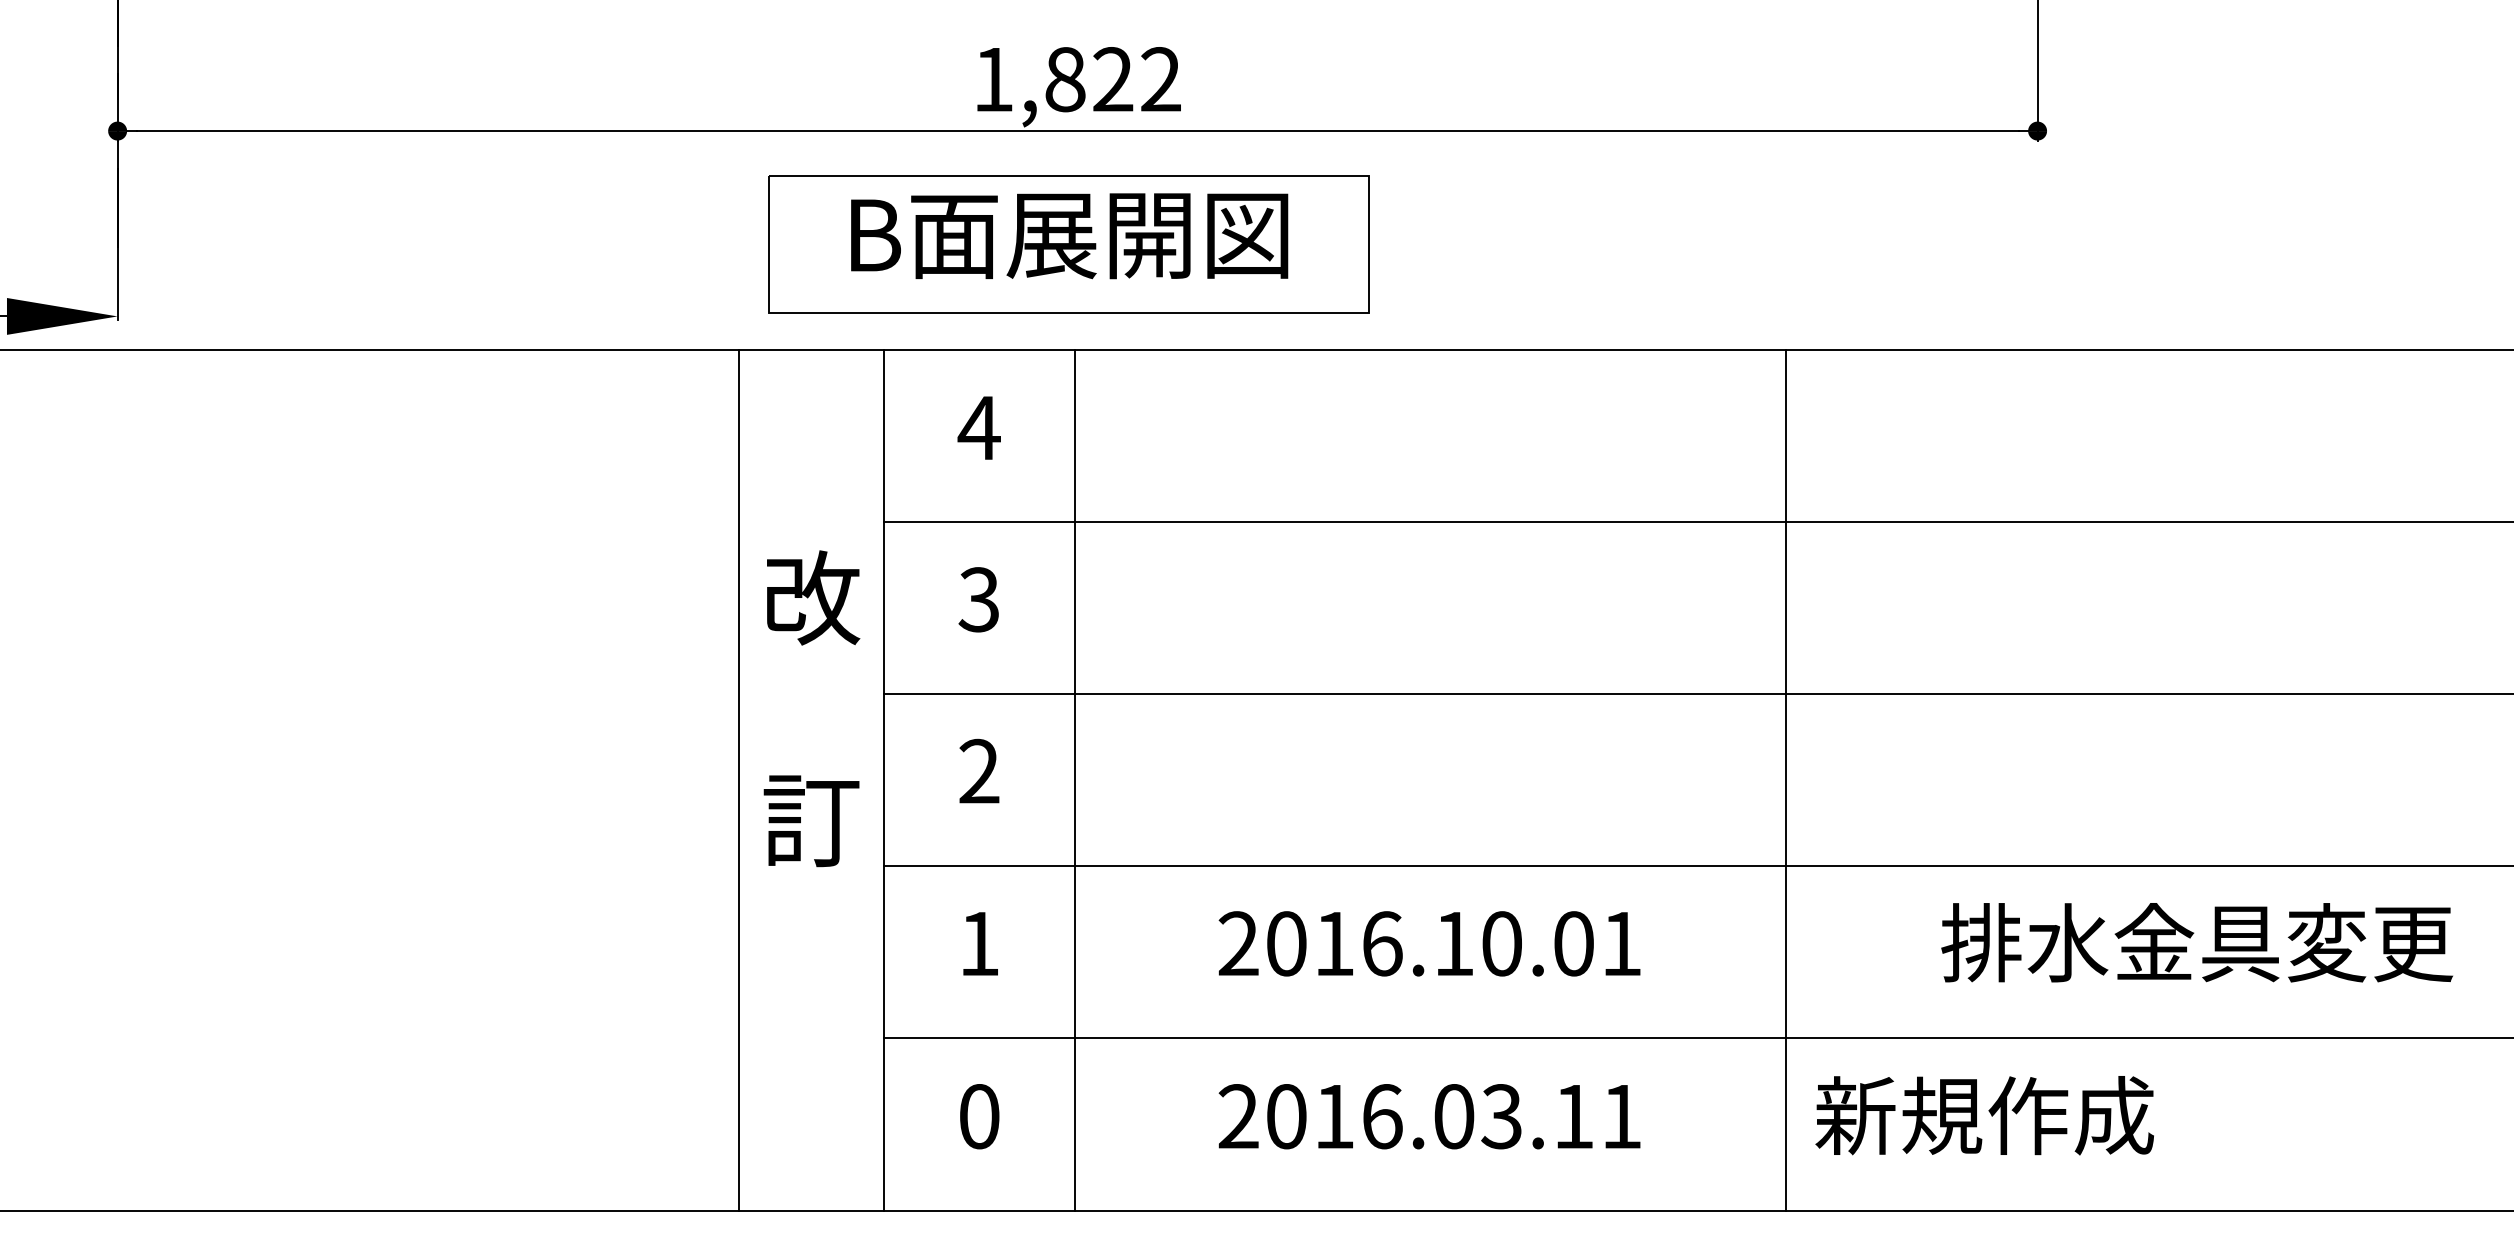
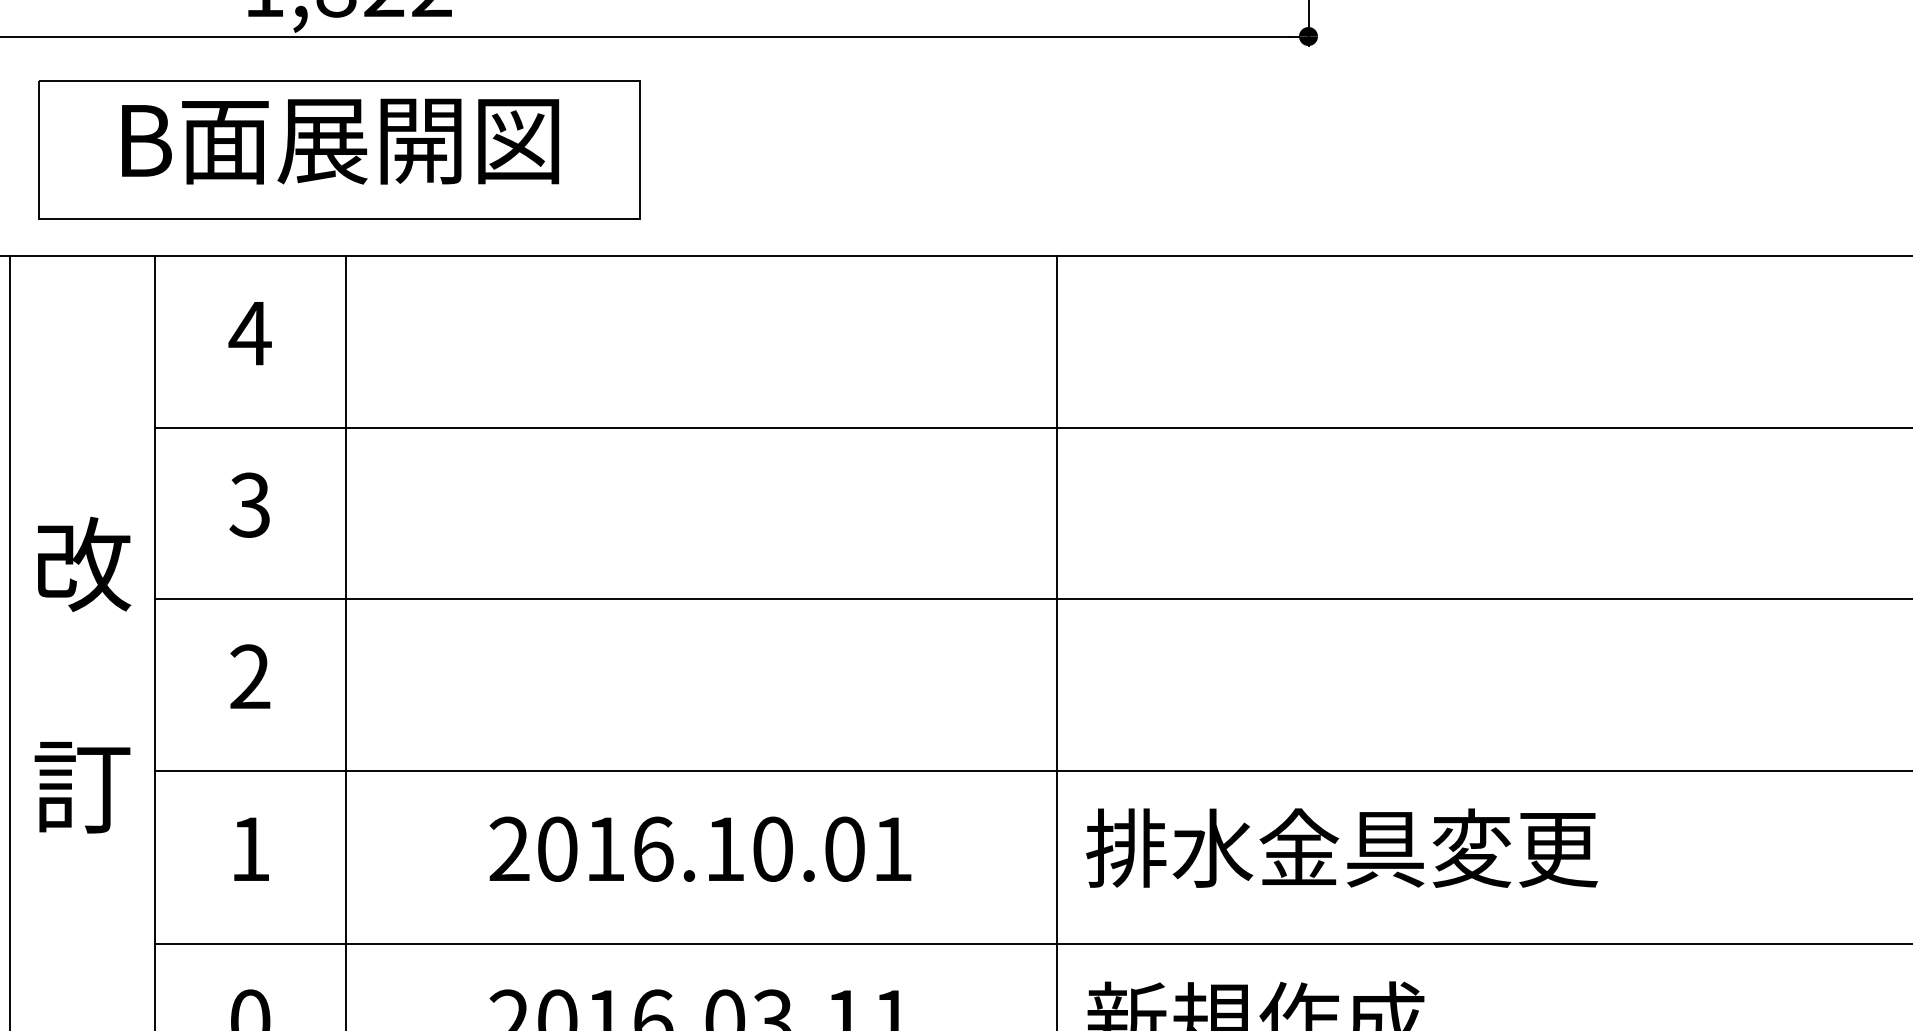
text: (811, 708) -> (82, 674), moved
text: (2196, 942) -> (1341, 847), moved

